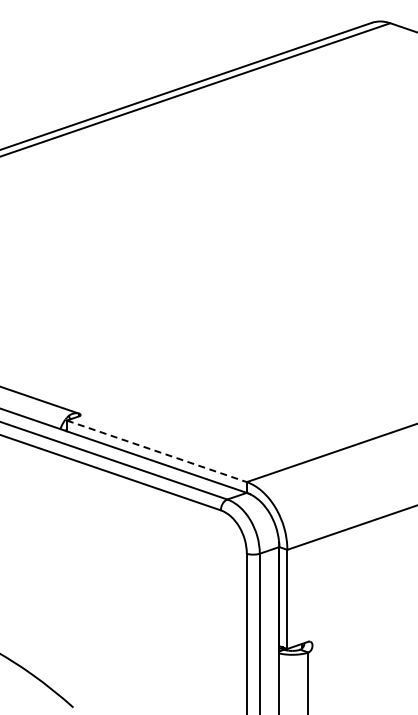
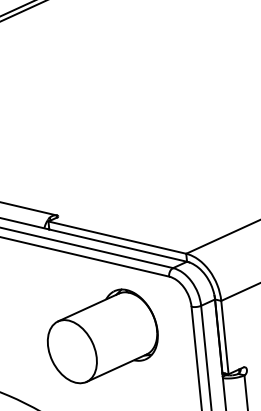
line: (157, 451) -> (117, 237), dashed -> solid
part: (123, 581) -> (102, 336), added

